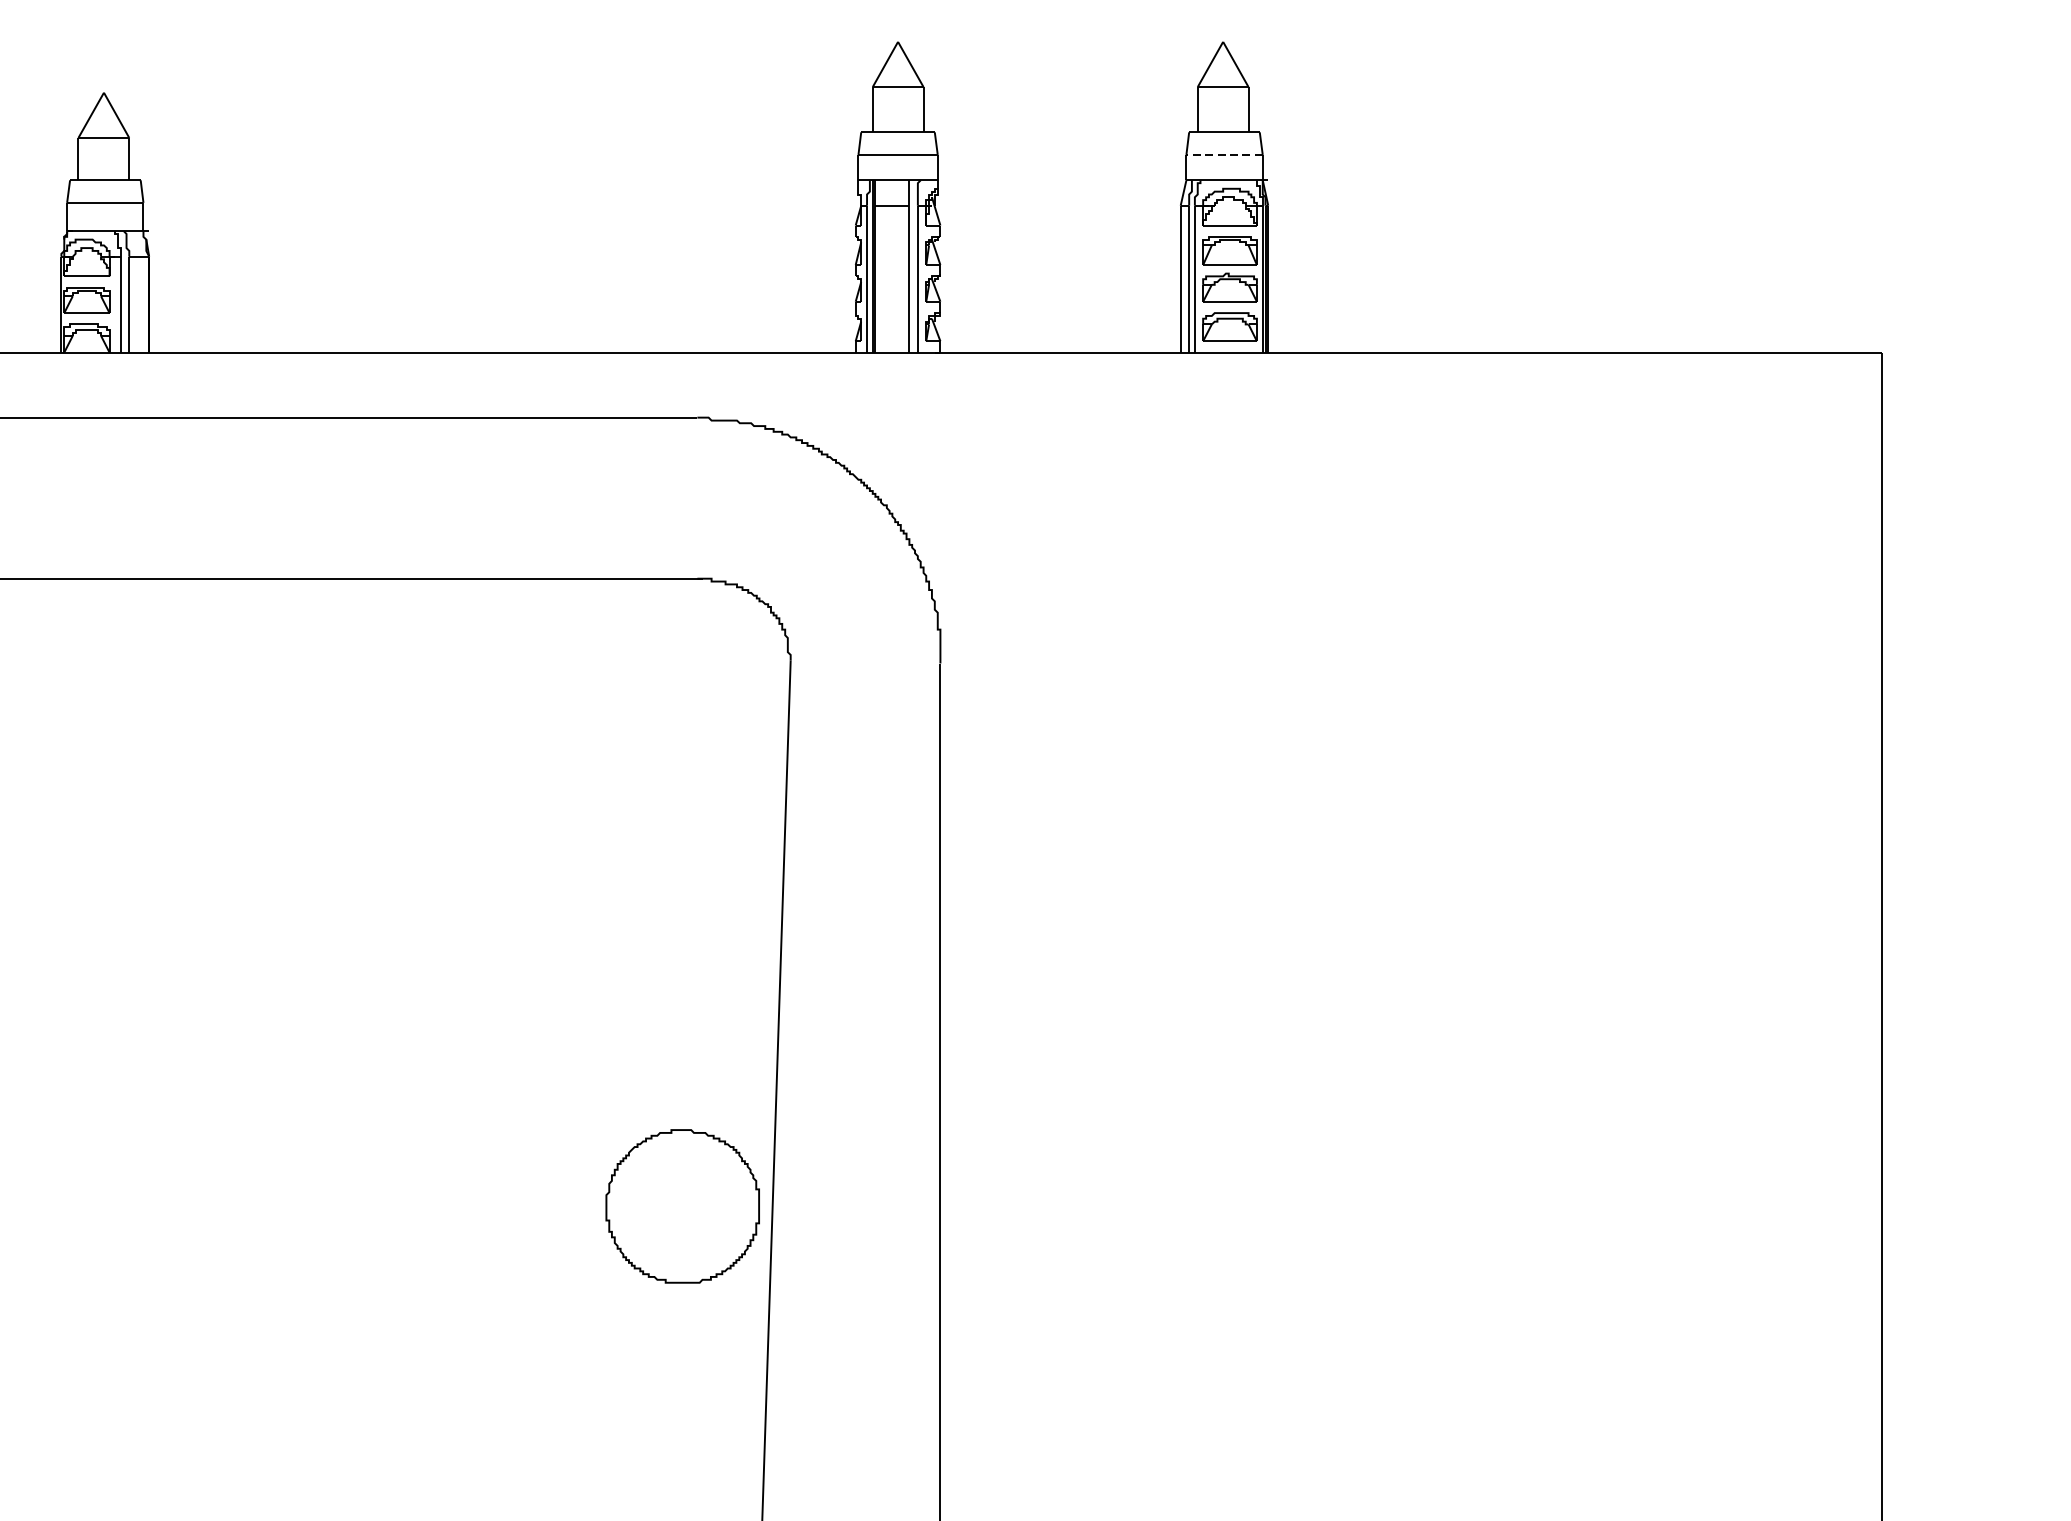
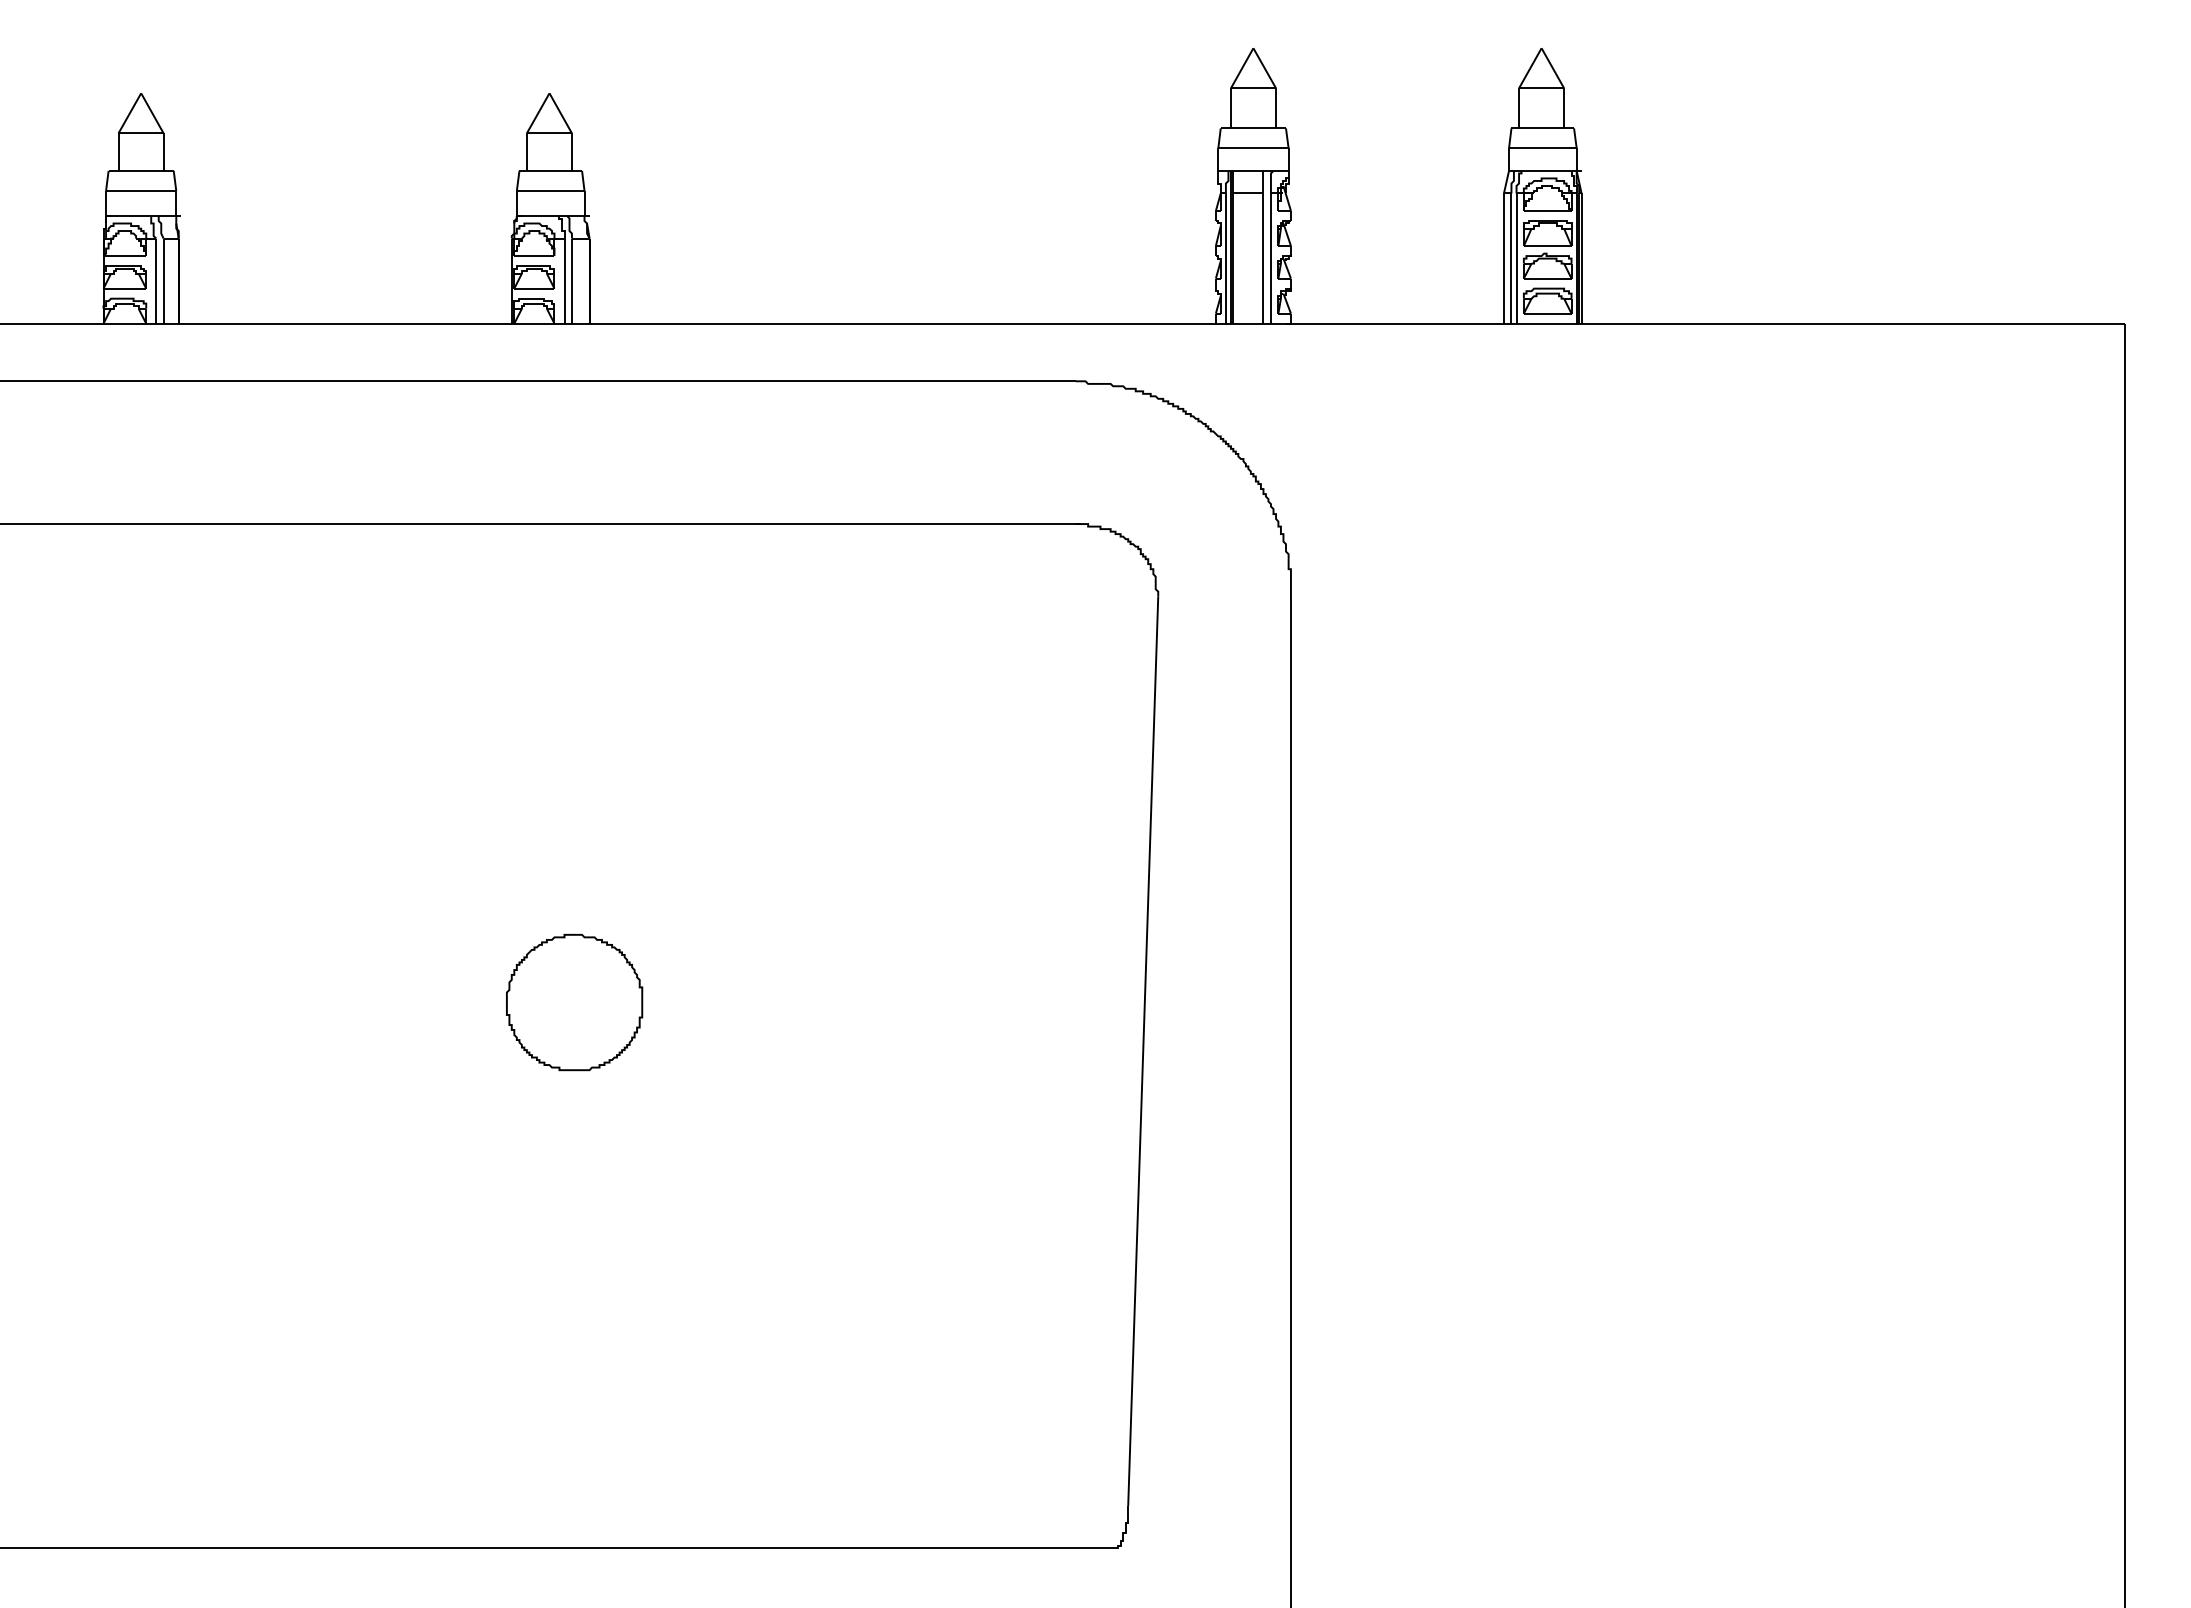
line: (1224, 155) -> (1542, 148), dashed -> solid
part: (682, 1206) -> (574, 1002), moved

